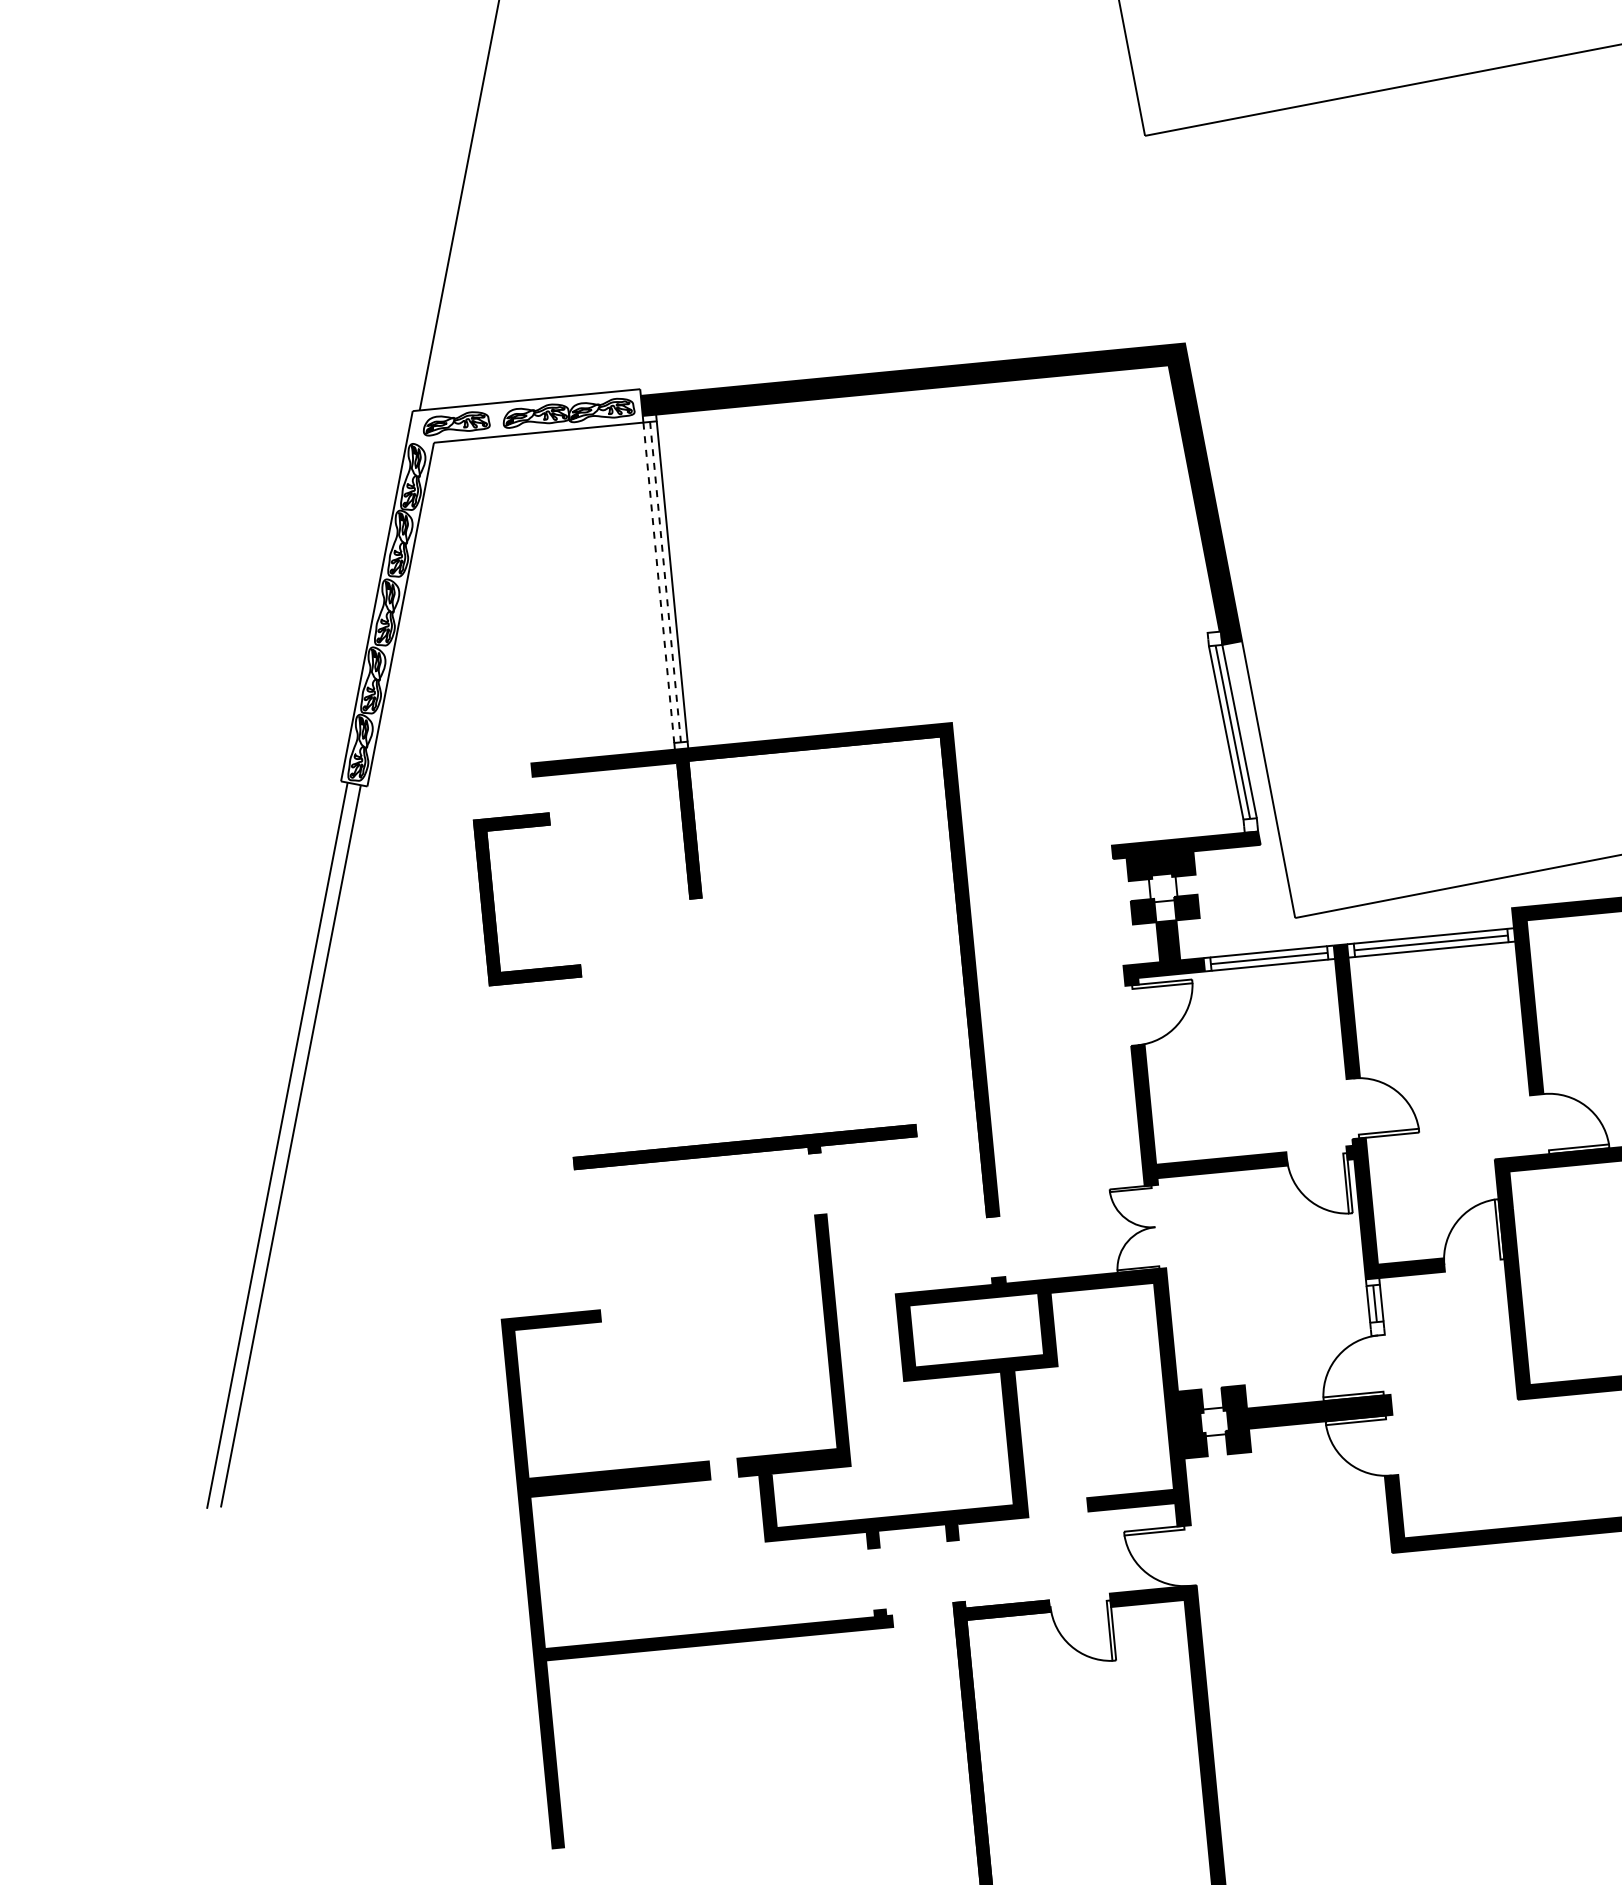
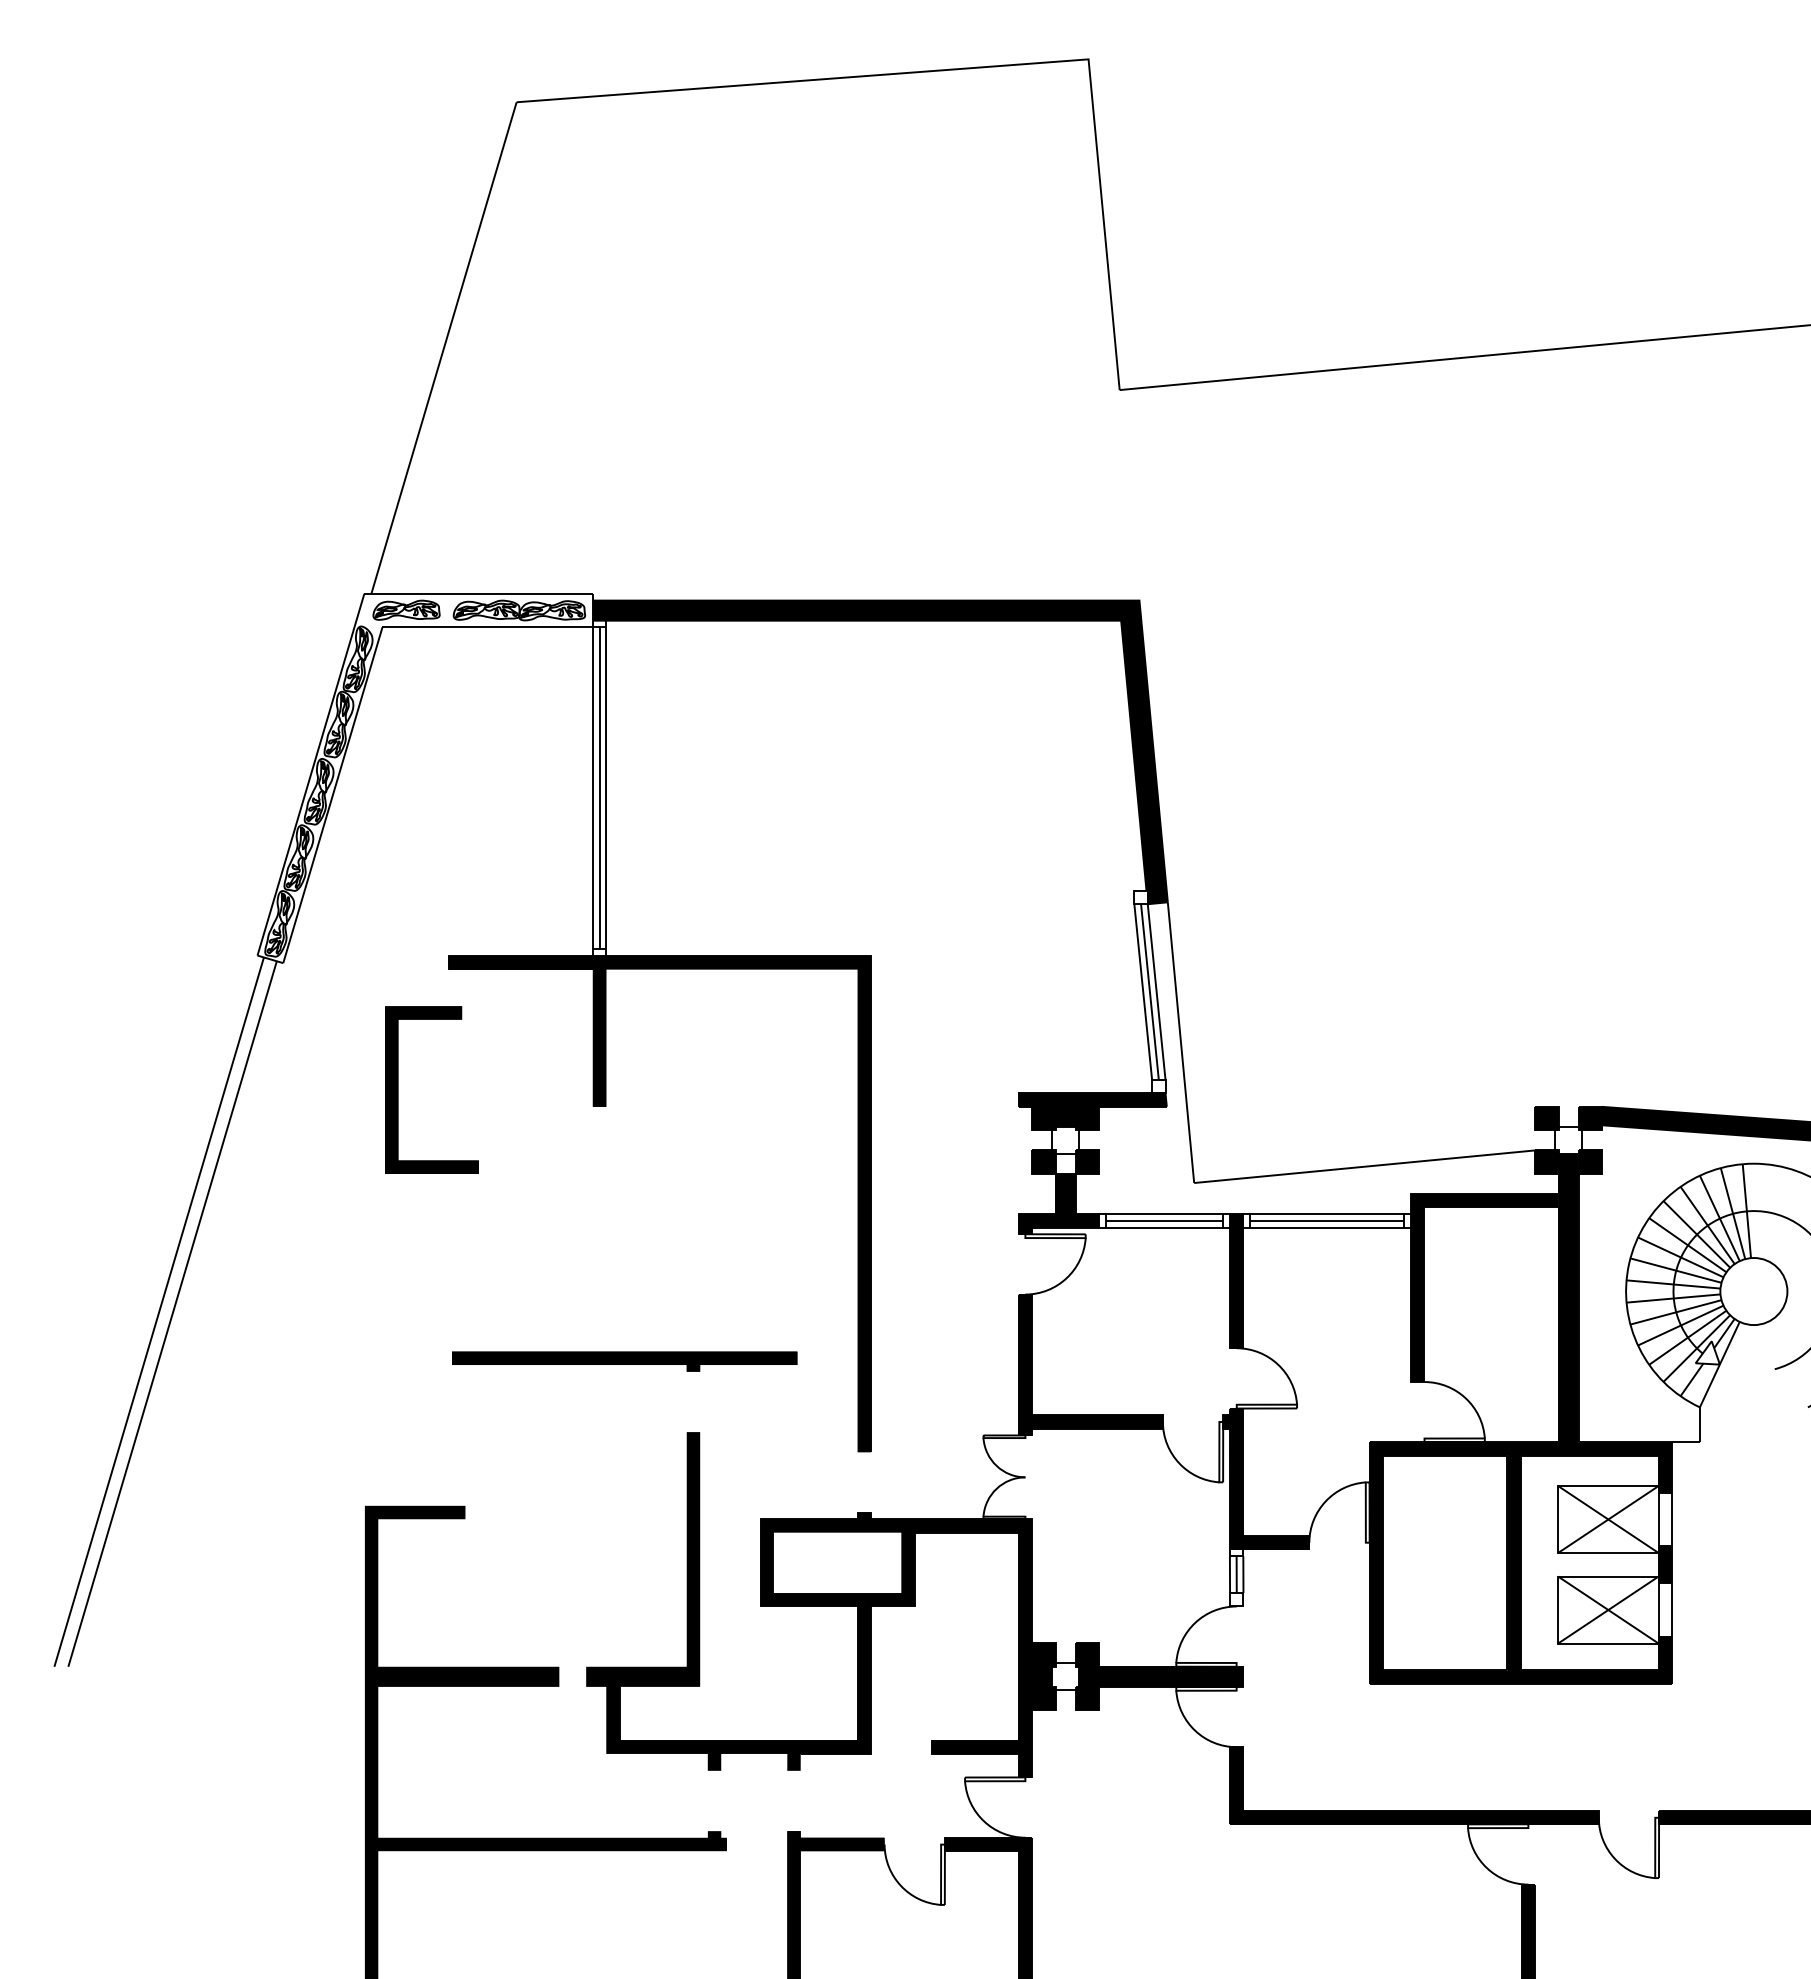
line: (658, 582) -> (592, 788), dashed -> solid
line: (665, 582) -> (599, 788), dashed -> solid

